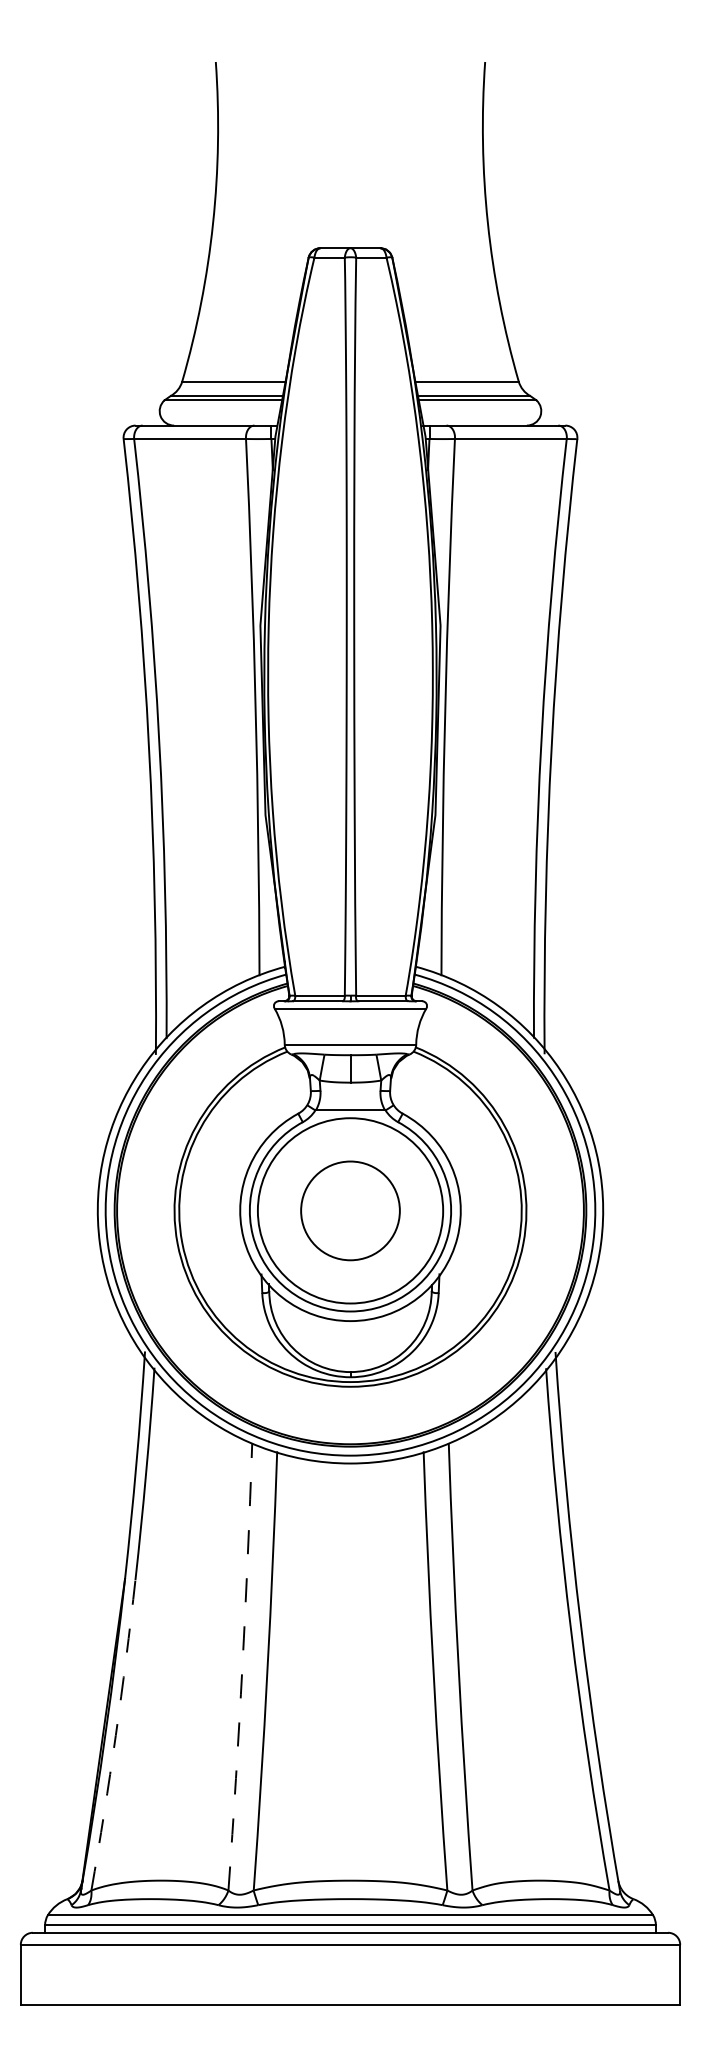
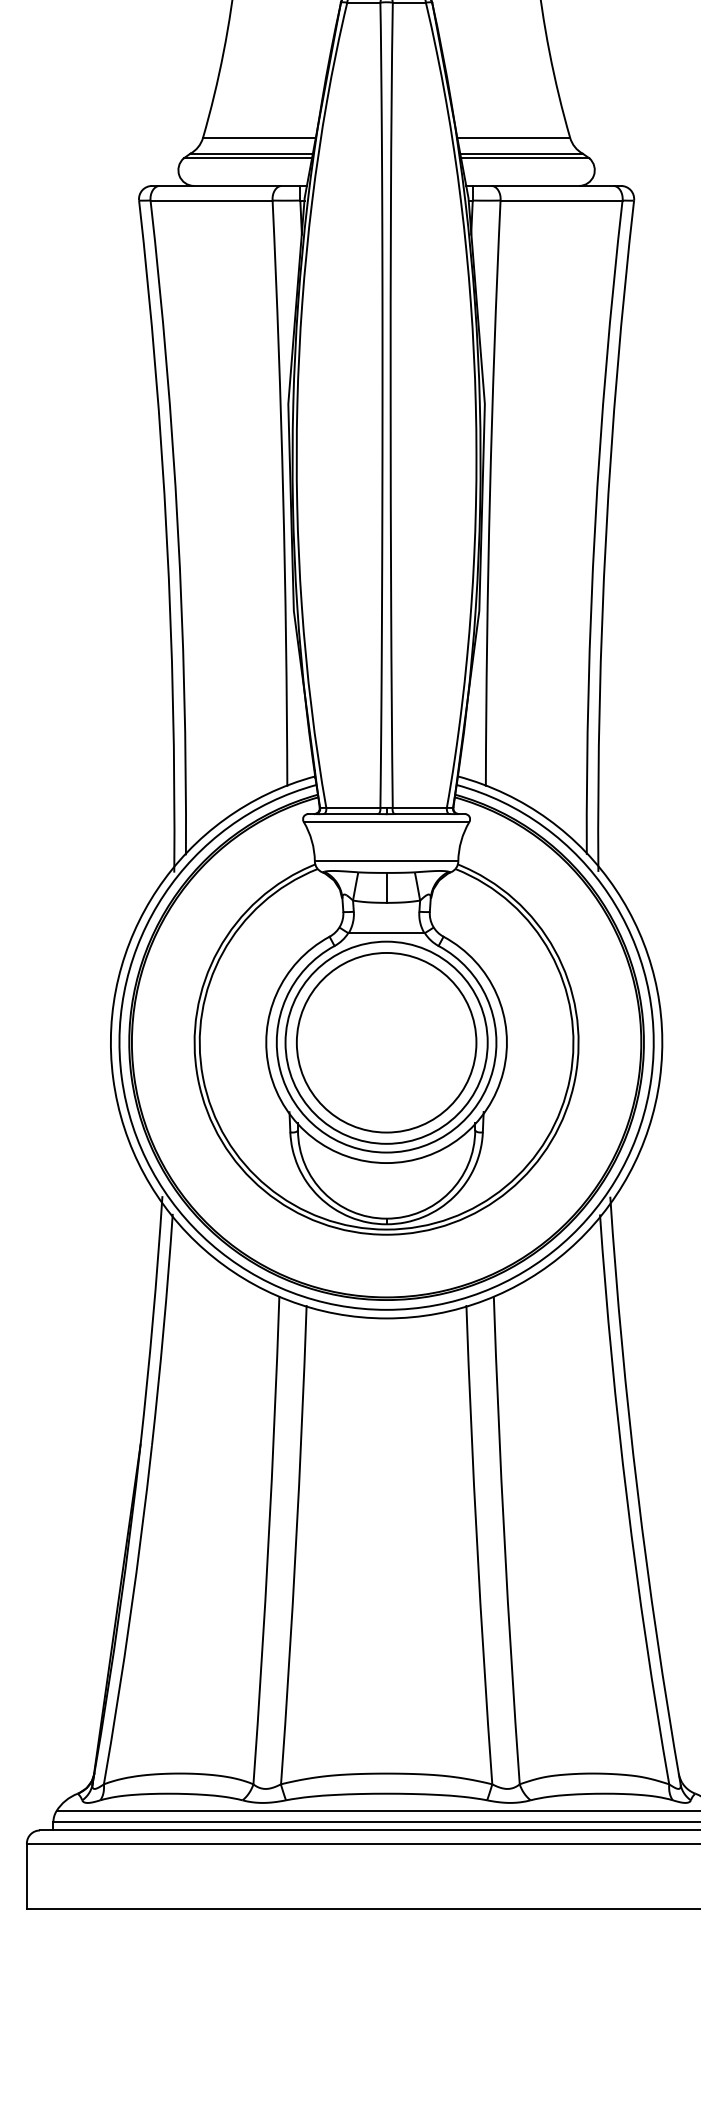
circle: (350, 1210) -> (386, 1042), size x1.67
arc: (242, 1666) -> (268, 1539), dashed -> solid
arc: (115, 1735) -> (130, 1615), dashed -> solid

